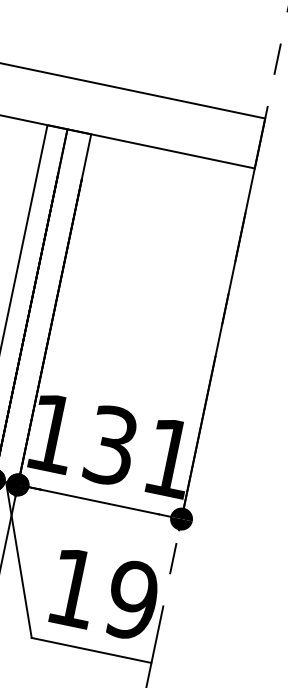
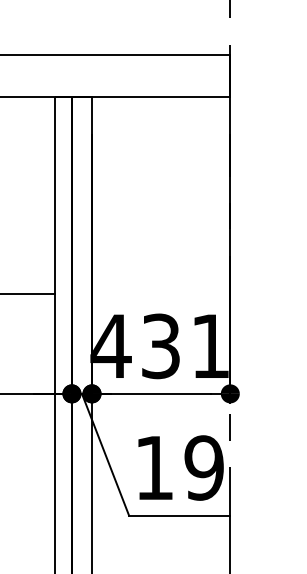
text: (51, 432) -> (110, 345), 131 -> 431

